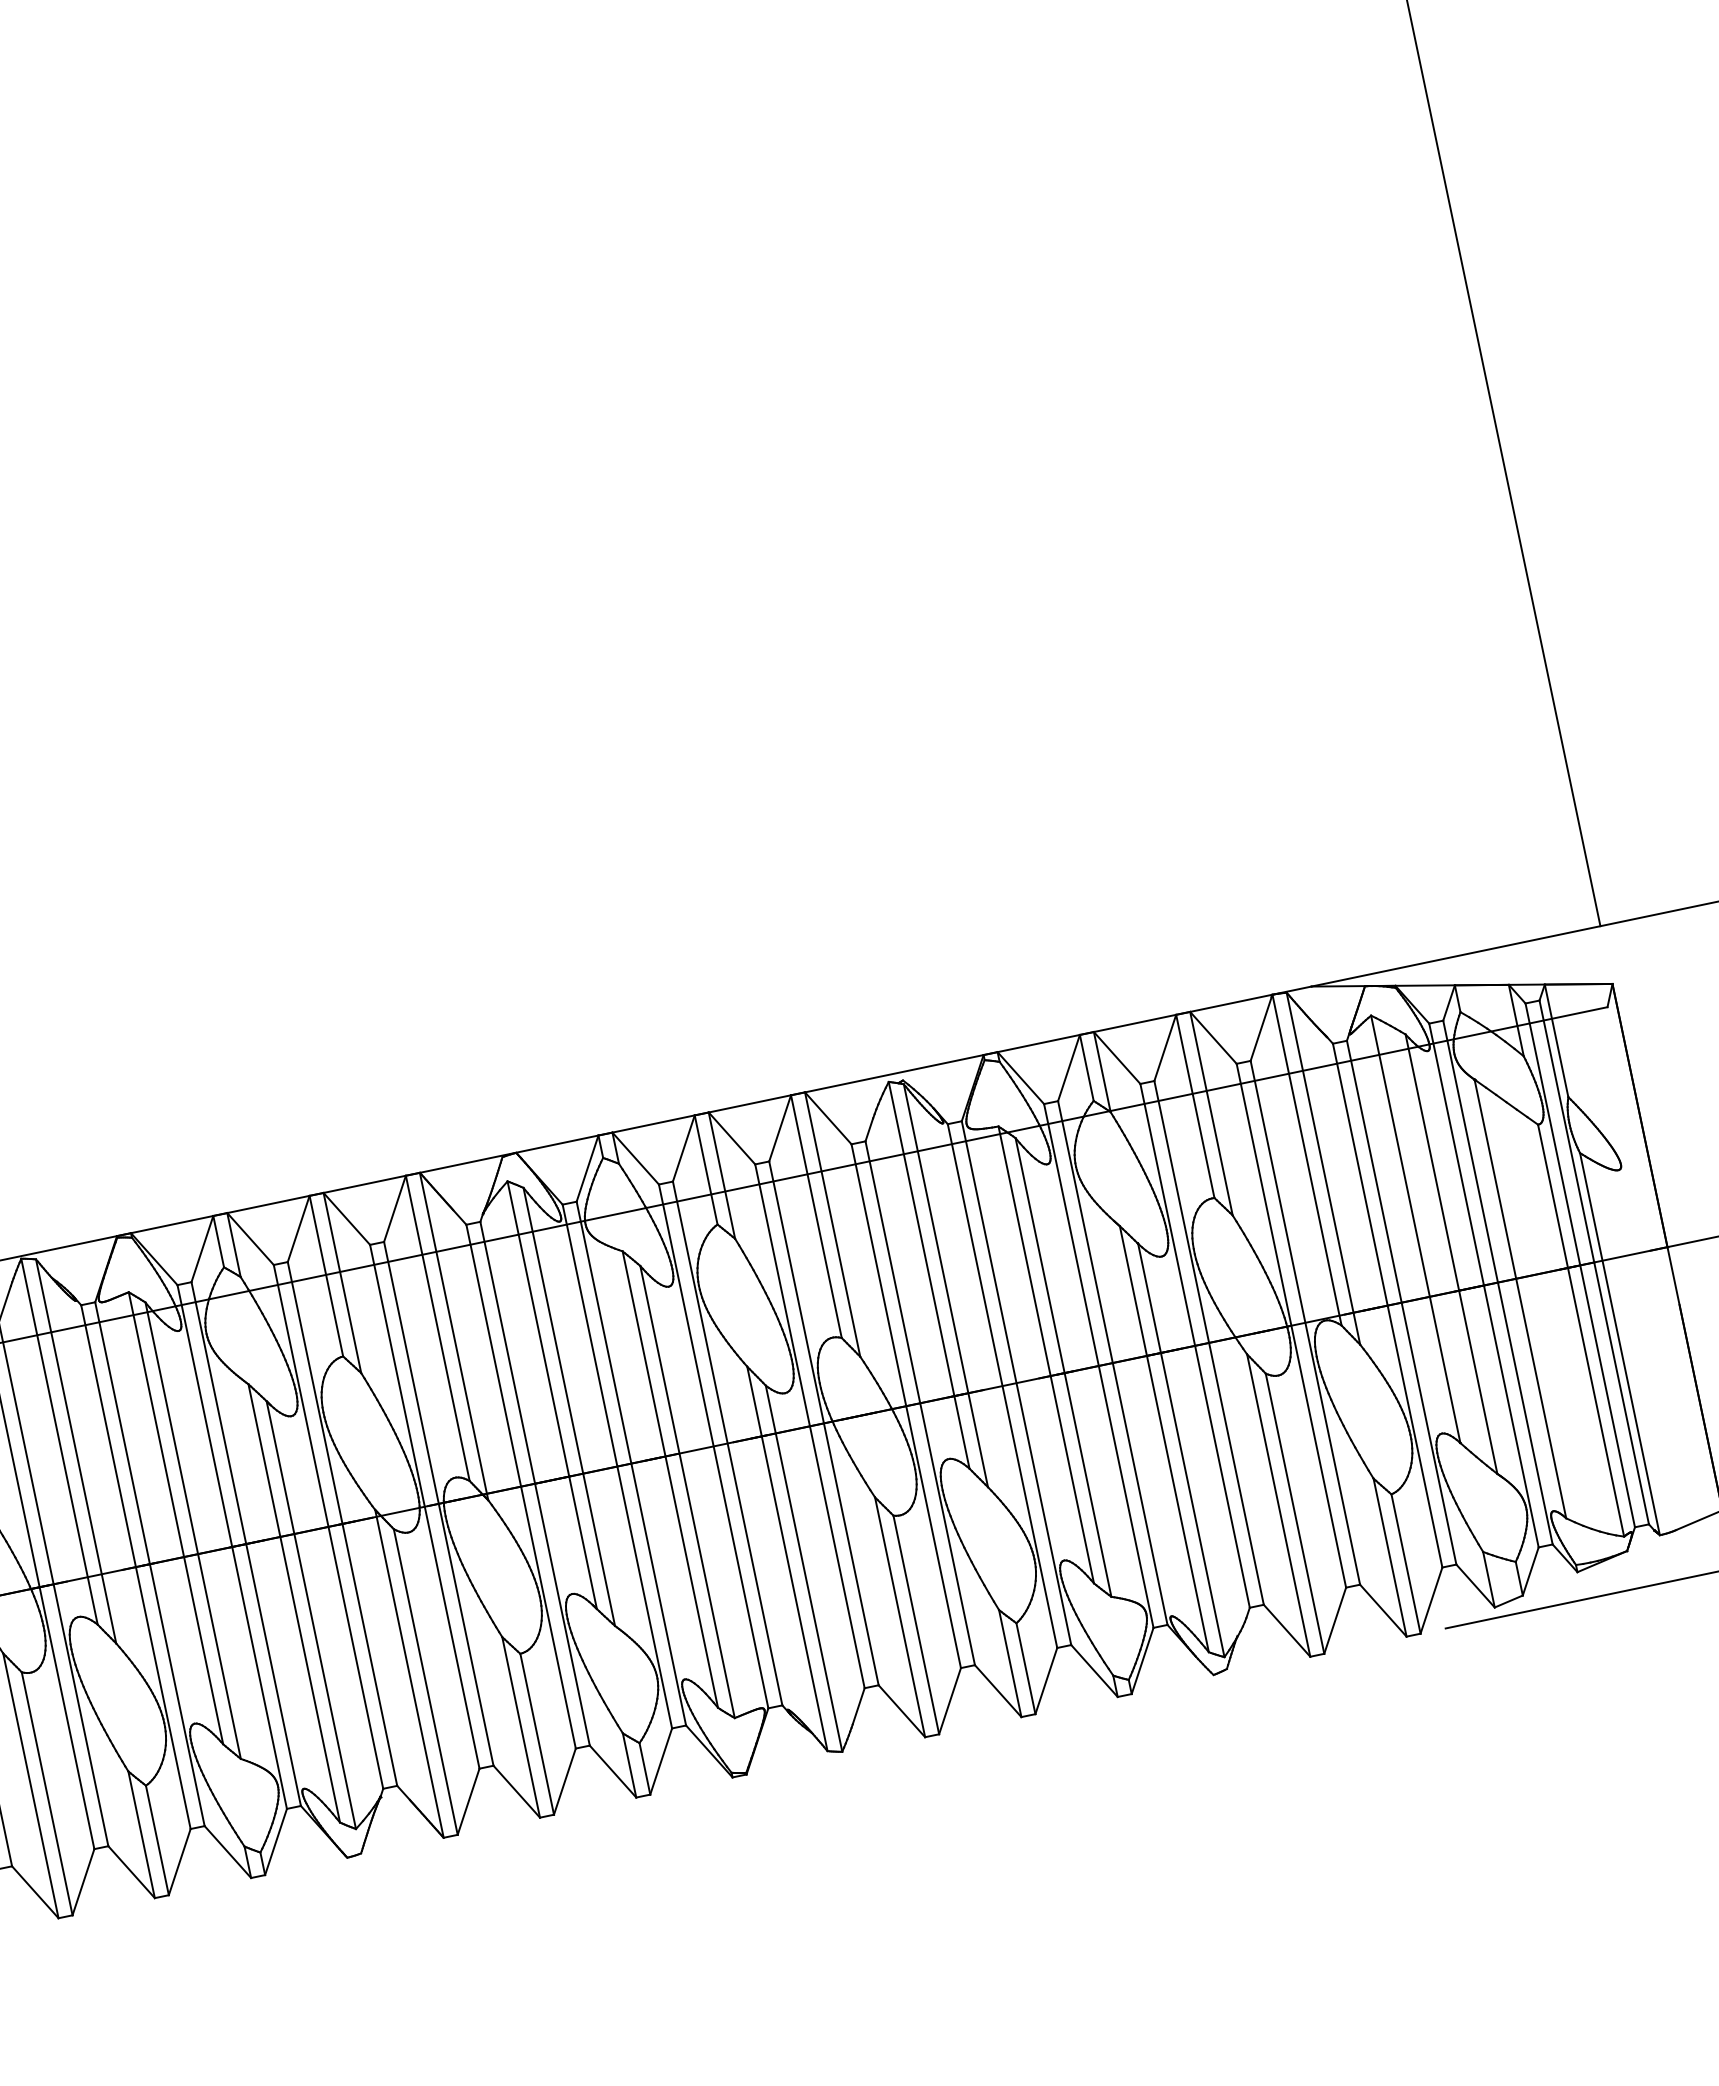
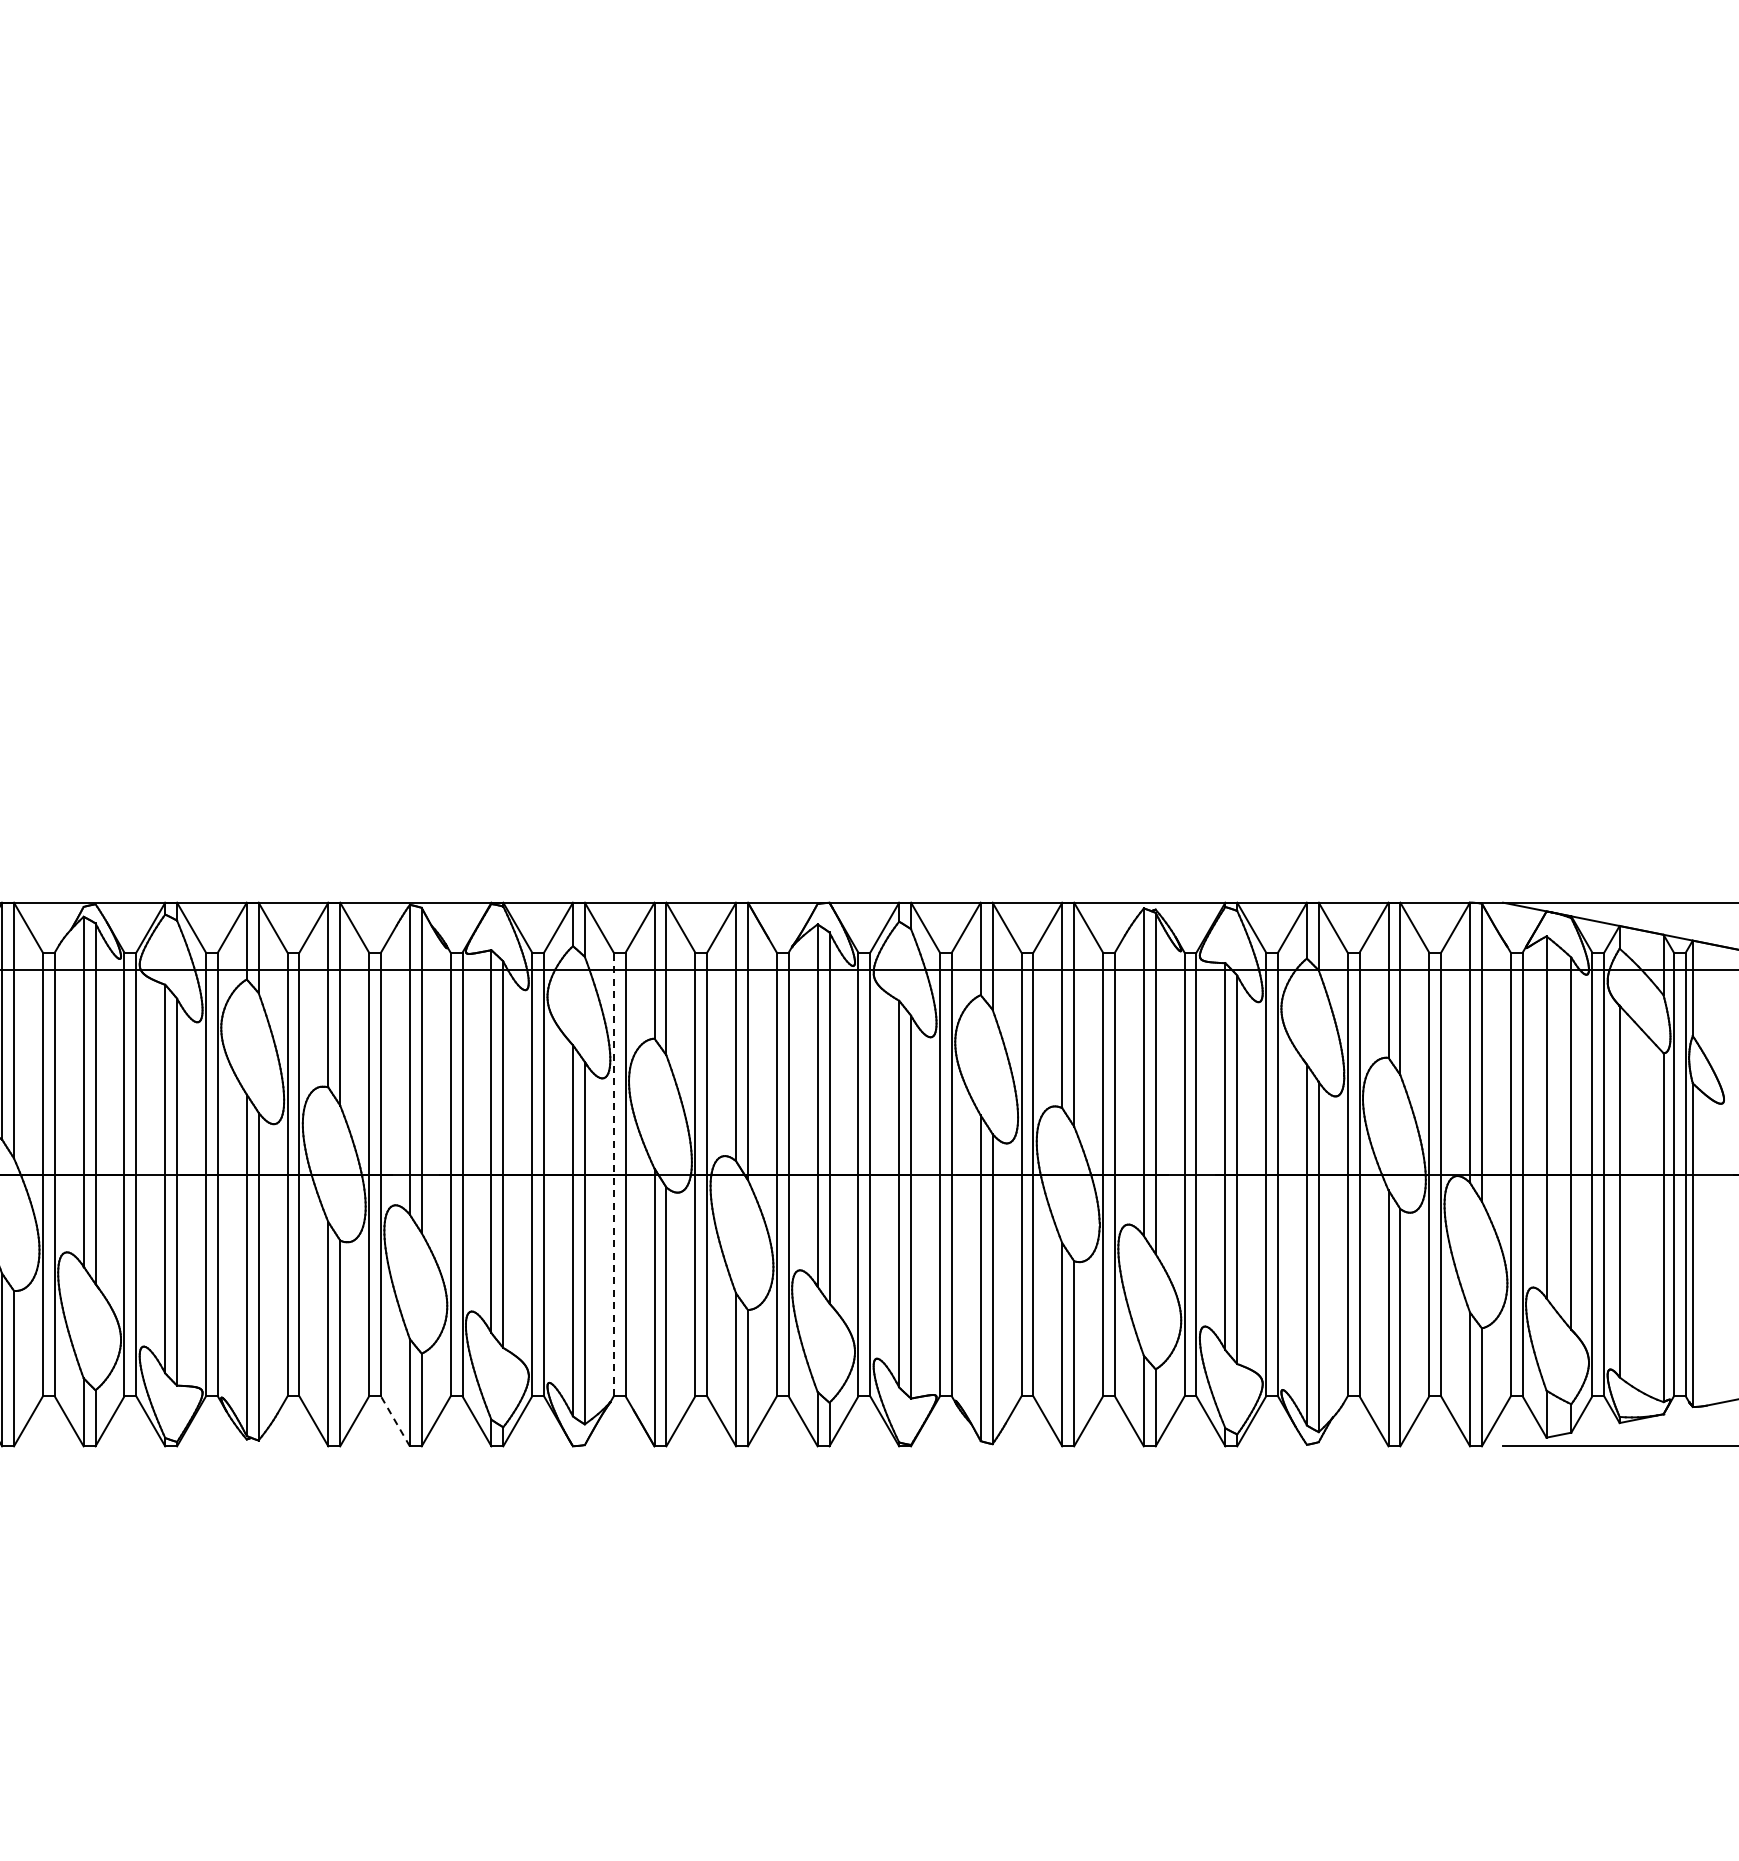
line: (328, 1526) -> (613, 1174), solid -> dashed
line: (131, 1872) -> (395, 1421), solid -> dashed

